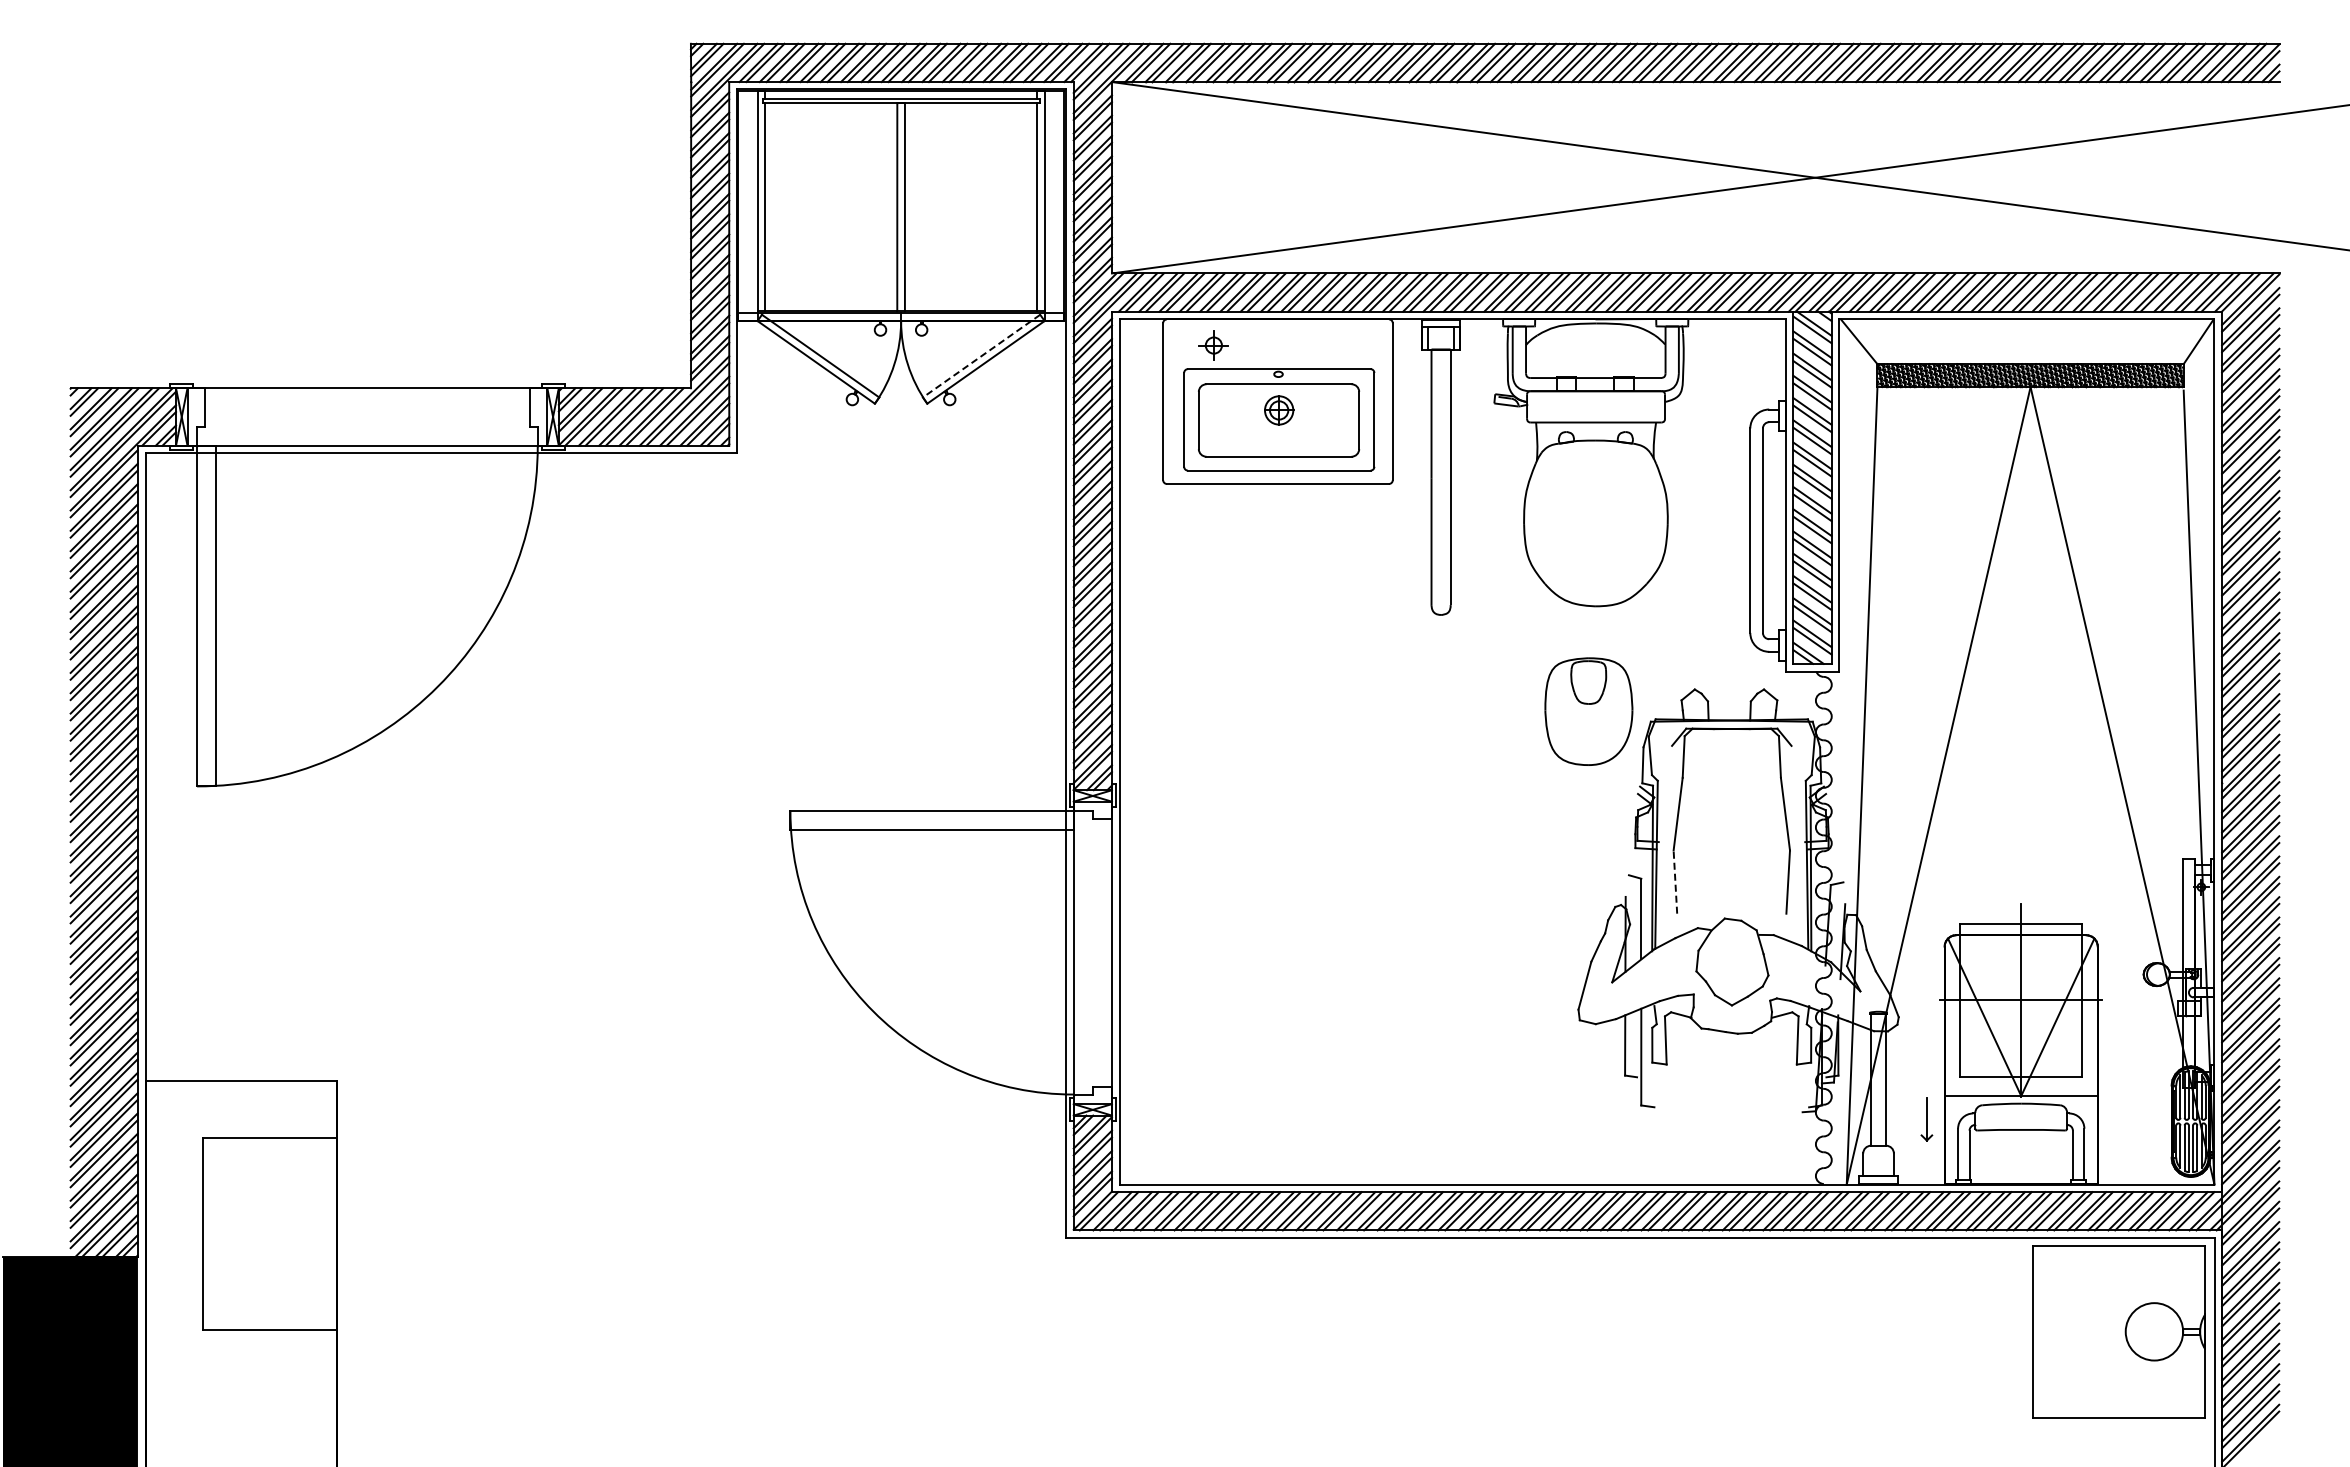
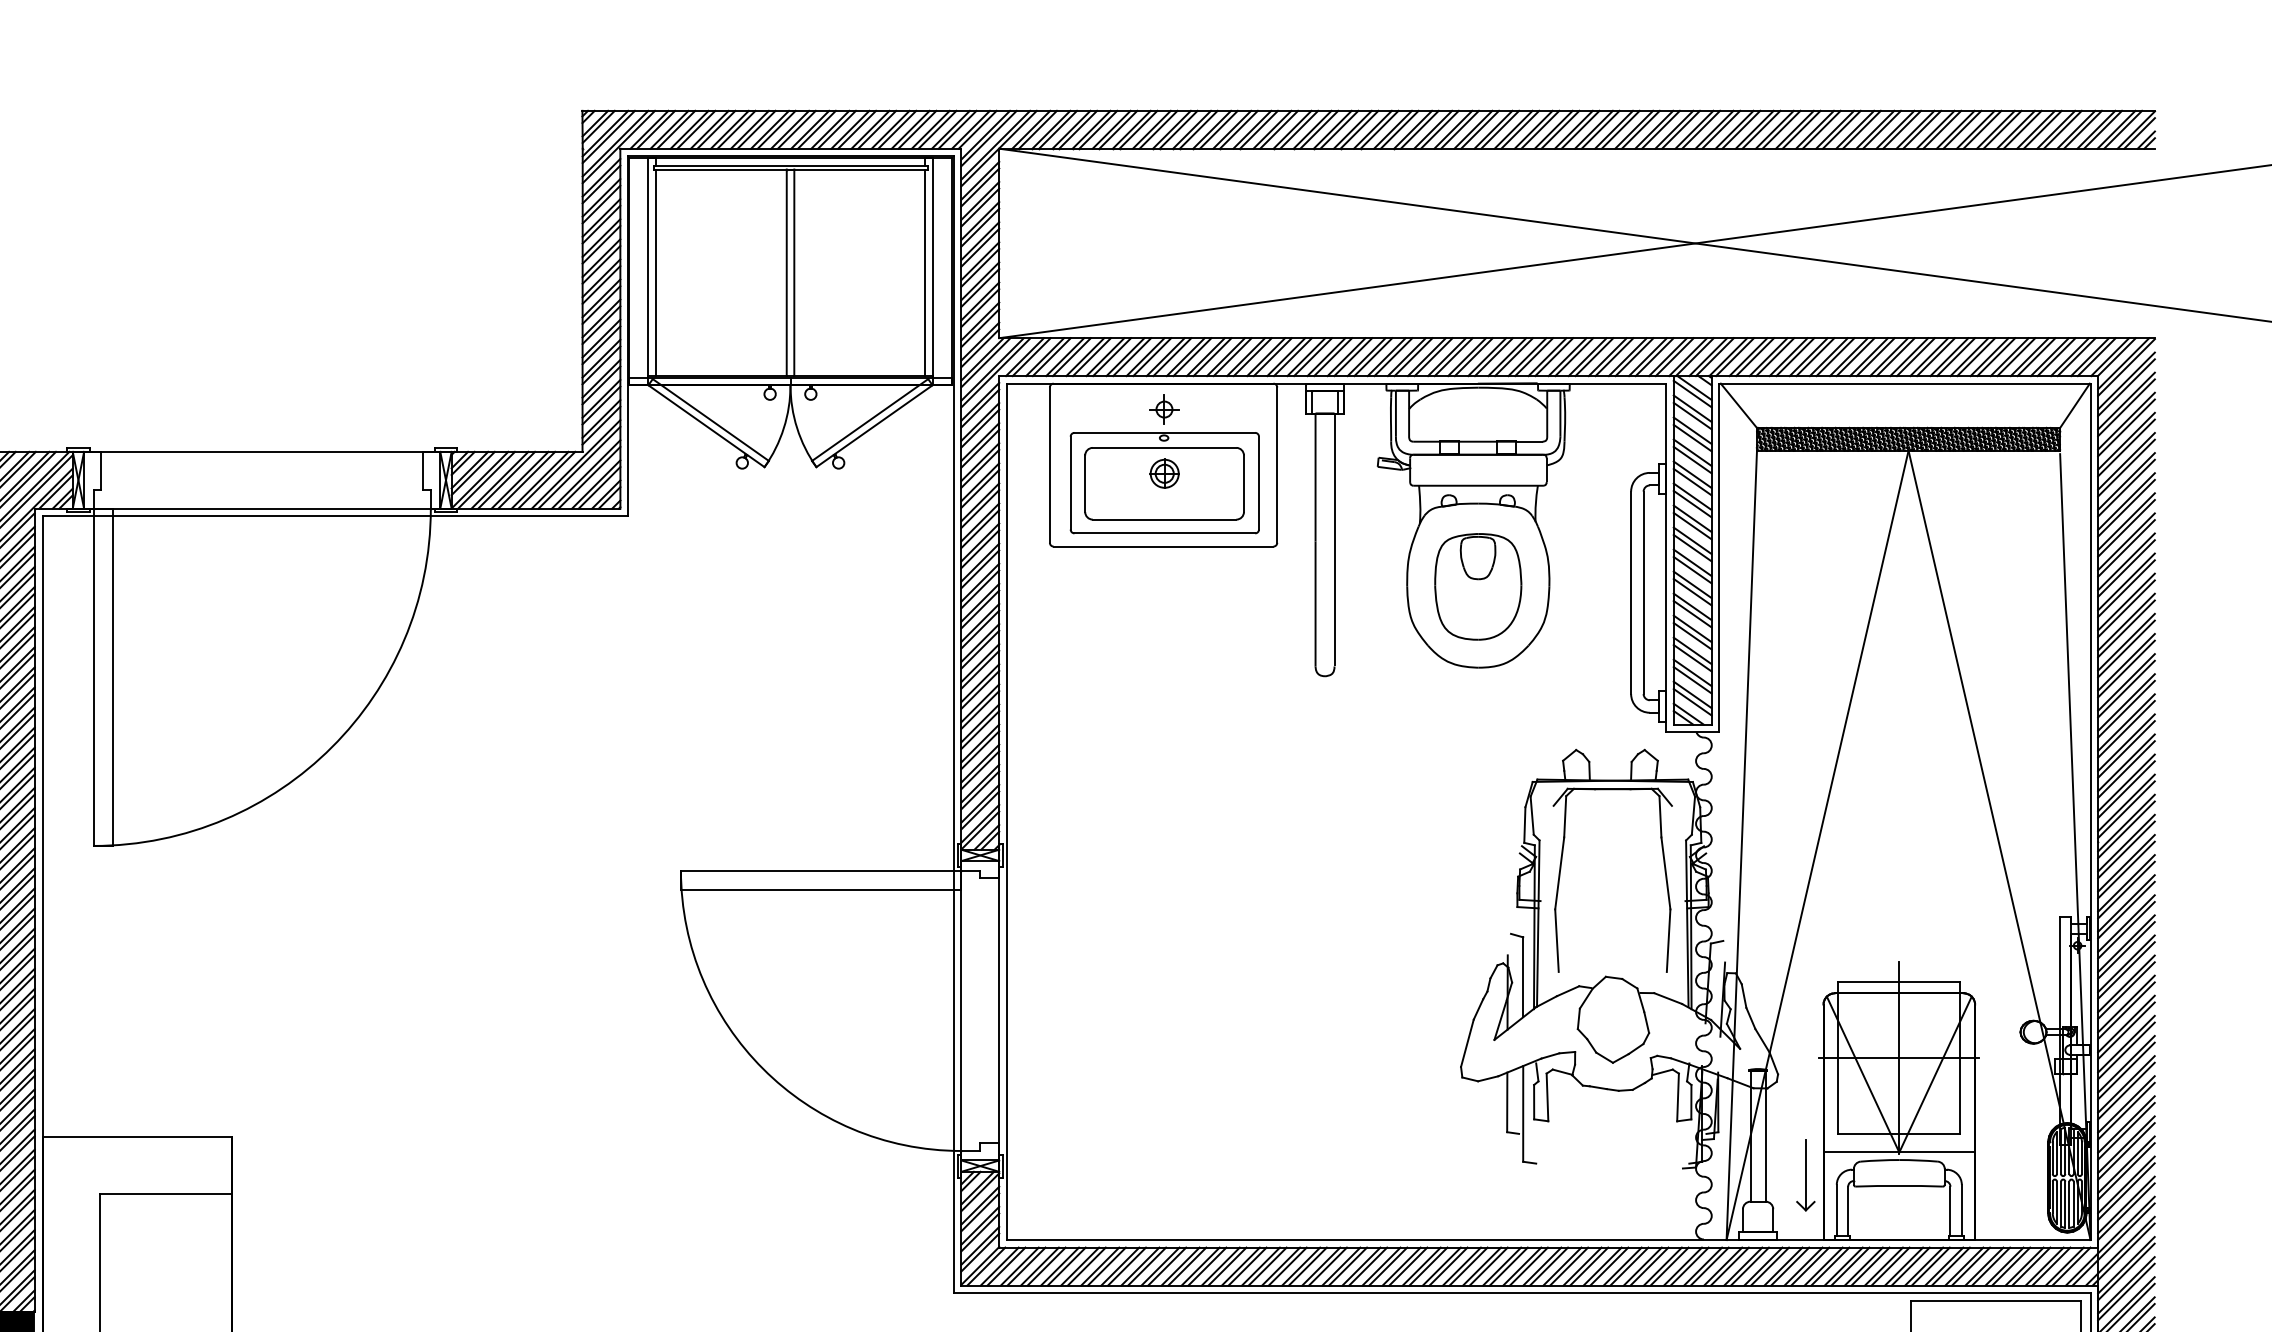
part: (1213, 345) -> (1164, 409), moved
line: (981, 356) -> (870, 420), dashed -> solid
part: (1588, 711) -> (1477, 586), moved
line: (1675, 882) -> (1557, 941), dashed -> solid
part: (1926, 1119) -> (1805, 1175), size x1.67

